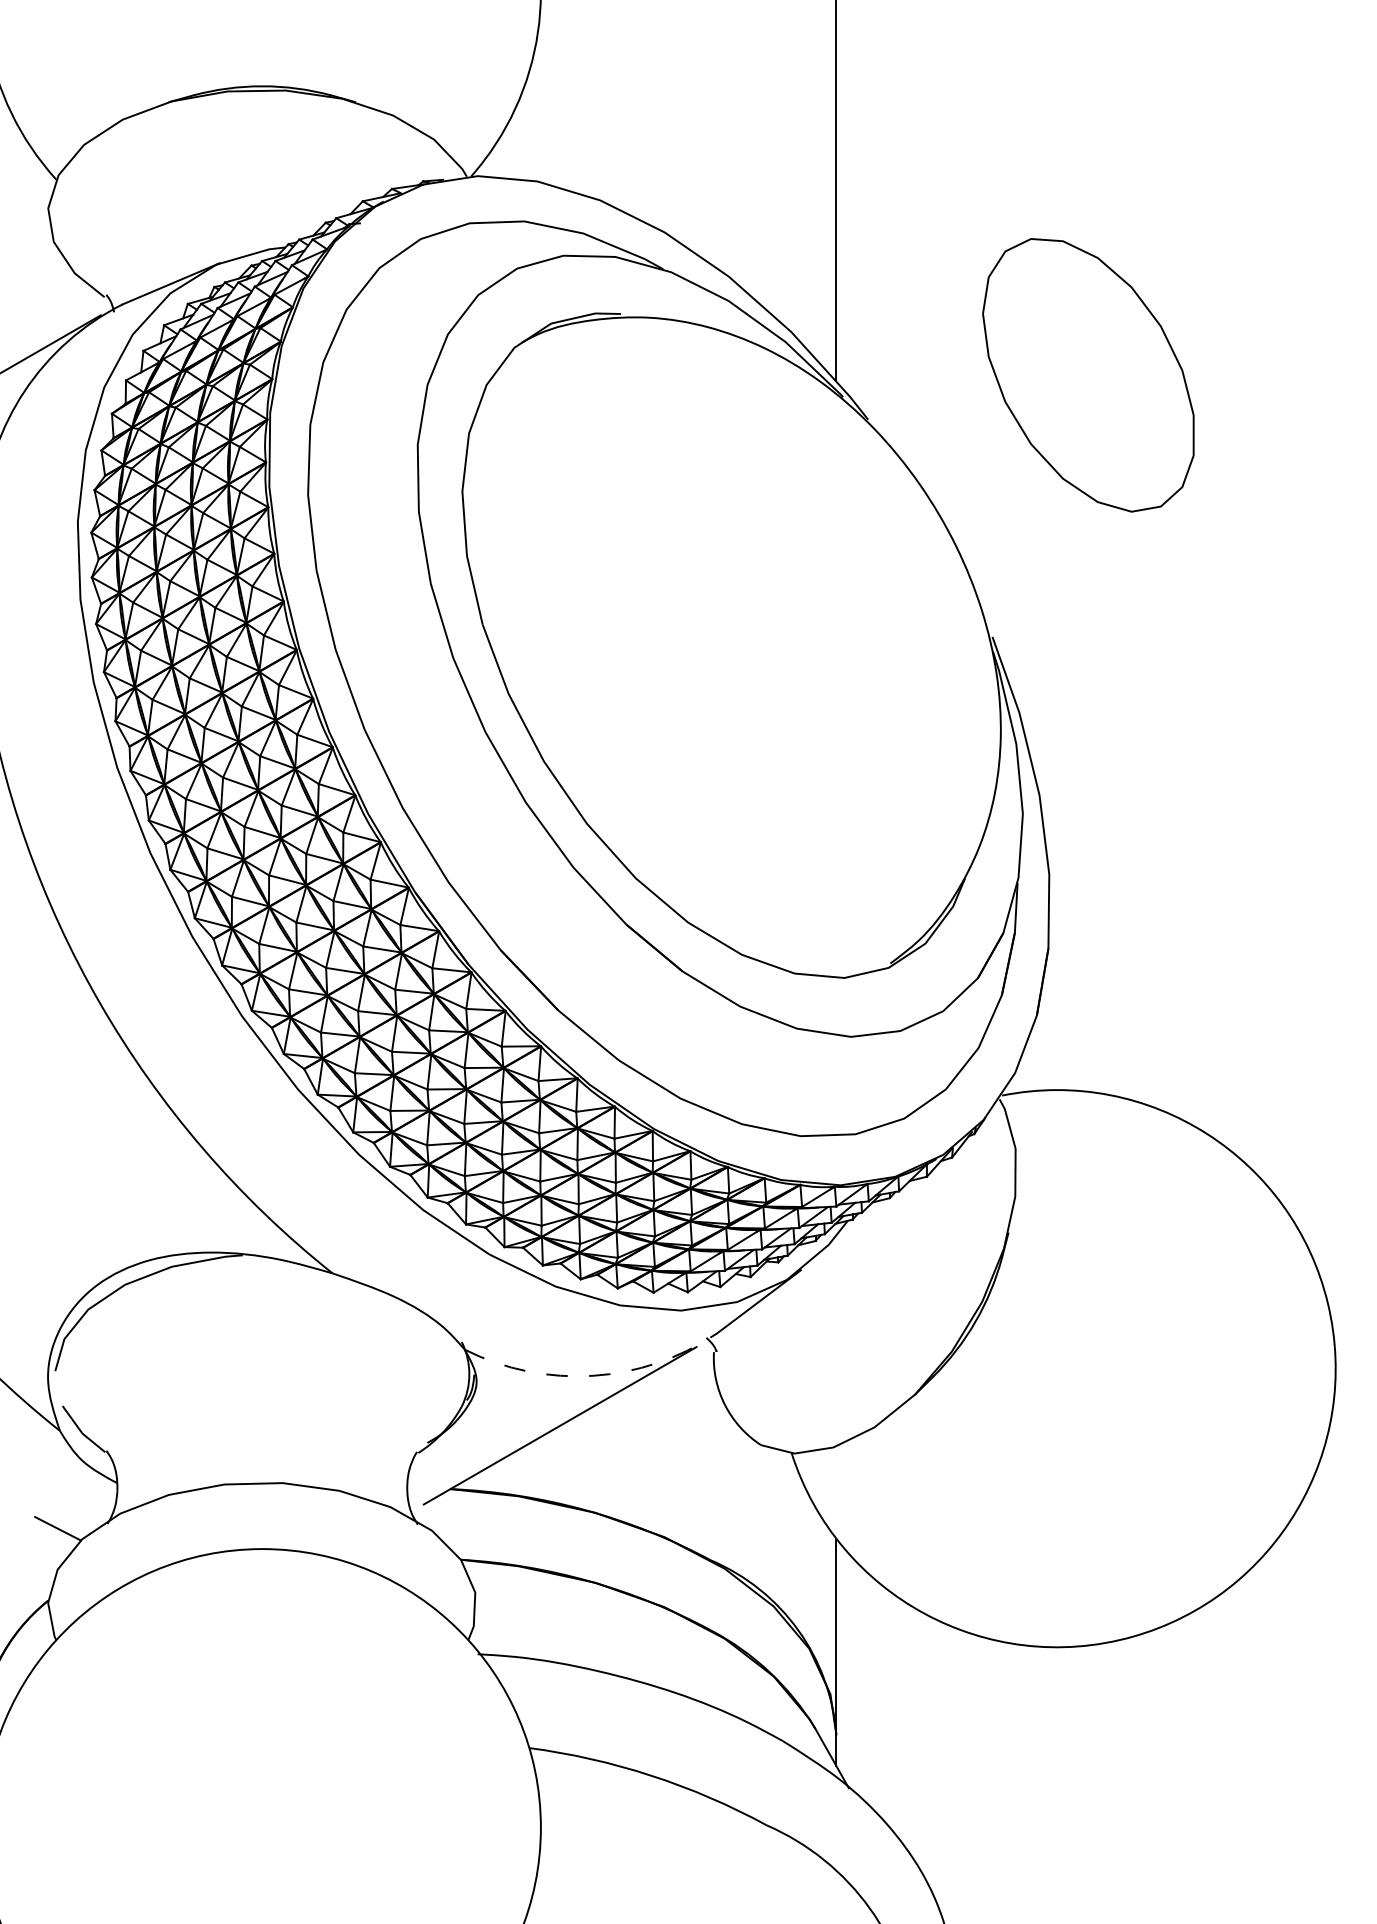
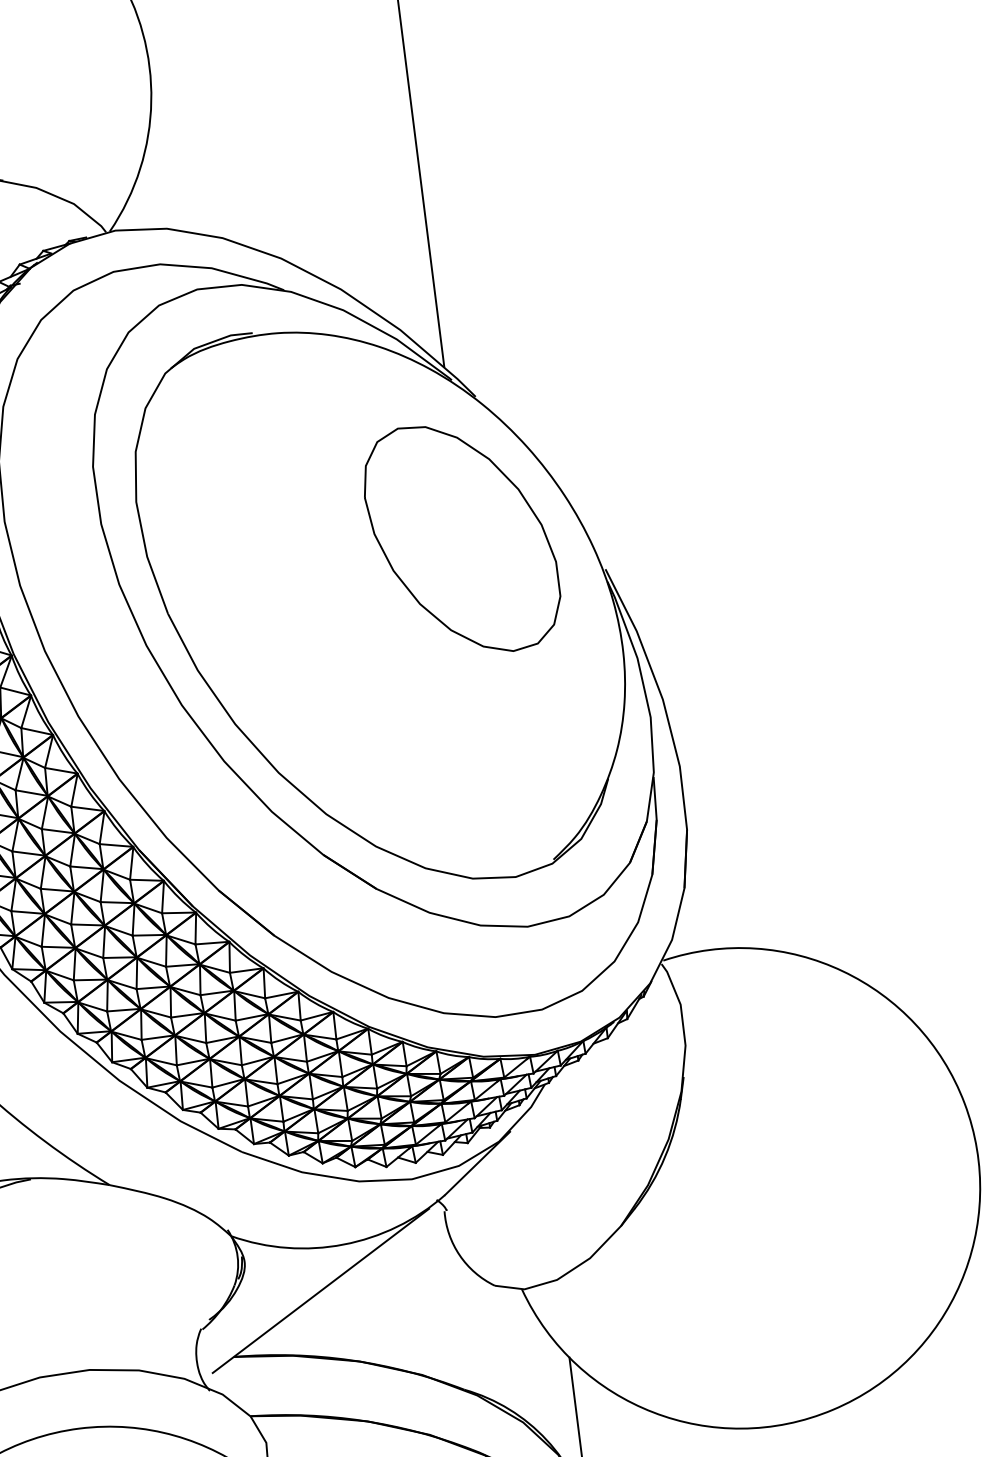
part: (1088, 375) -> (461, 539), moved
arc: (592, 1375) -> (343, 1244), dashed -> solid

